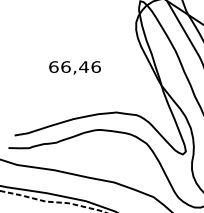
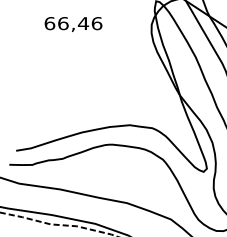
text: (75, 67) -> (73, 24), moved

